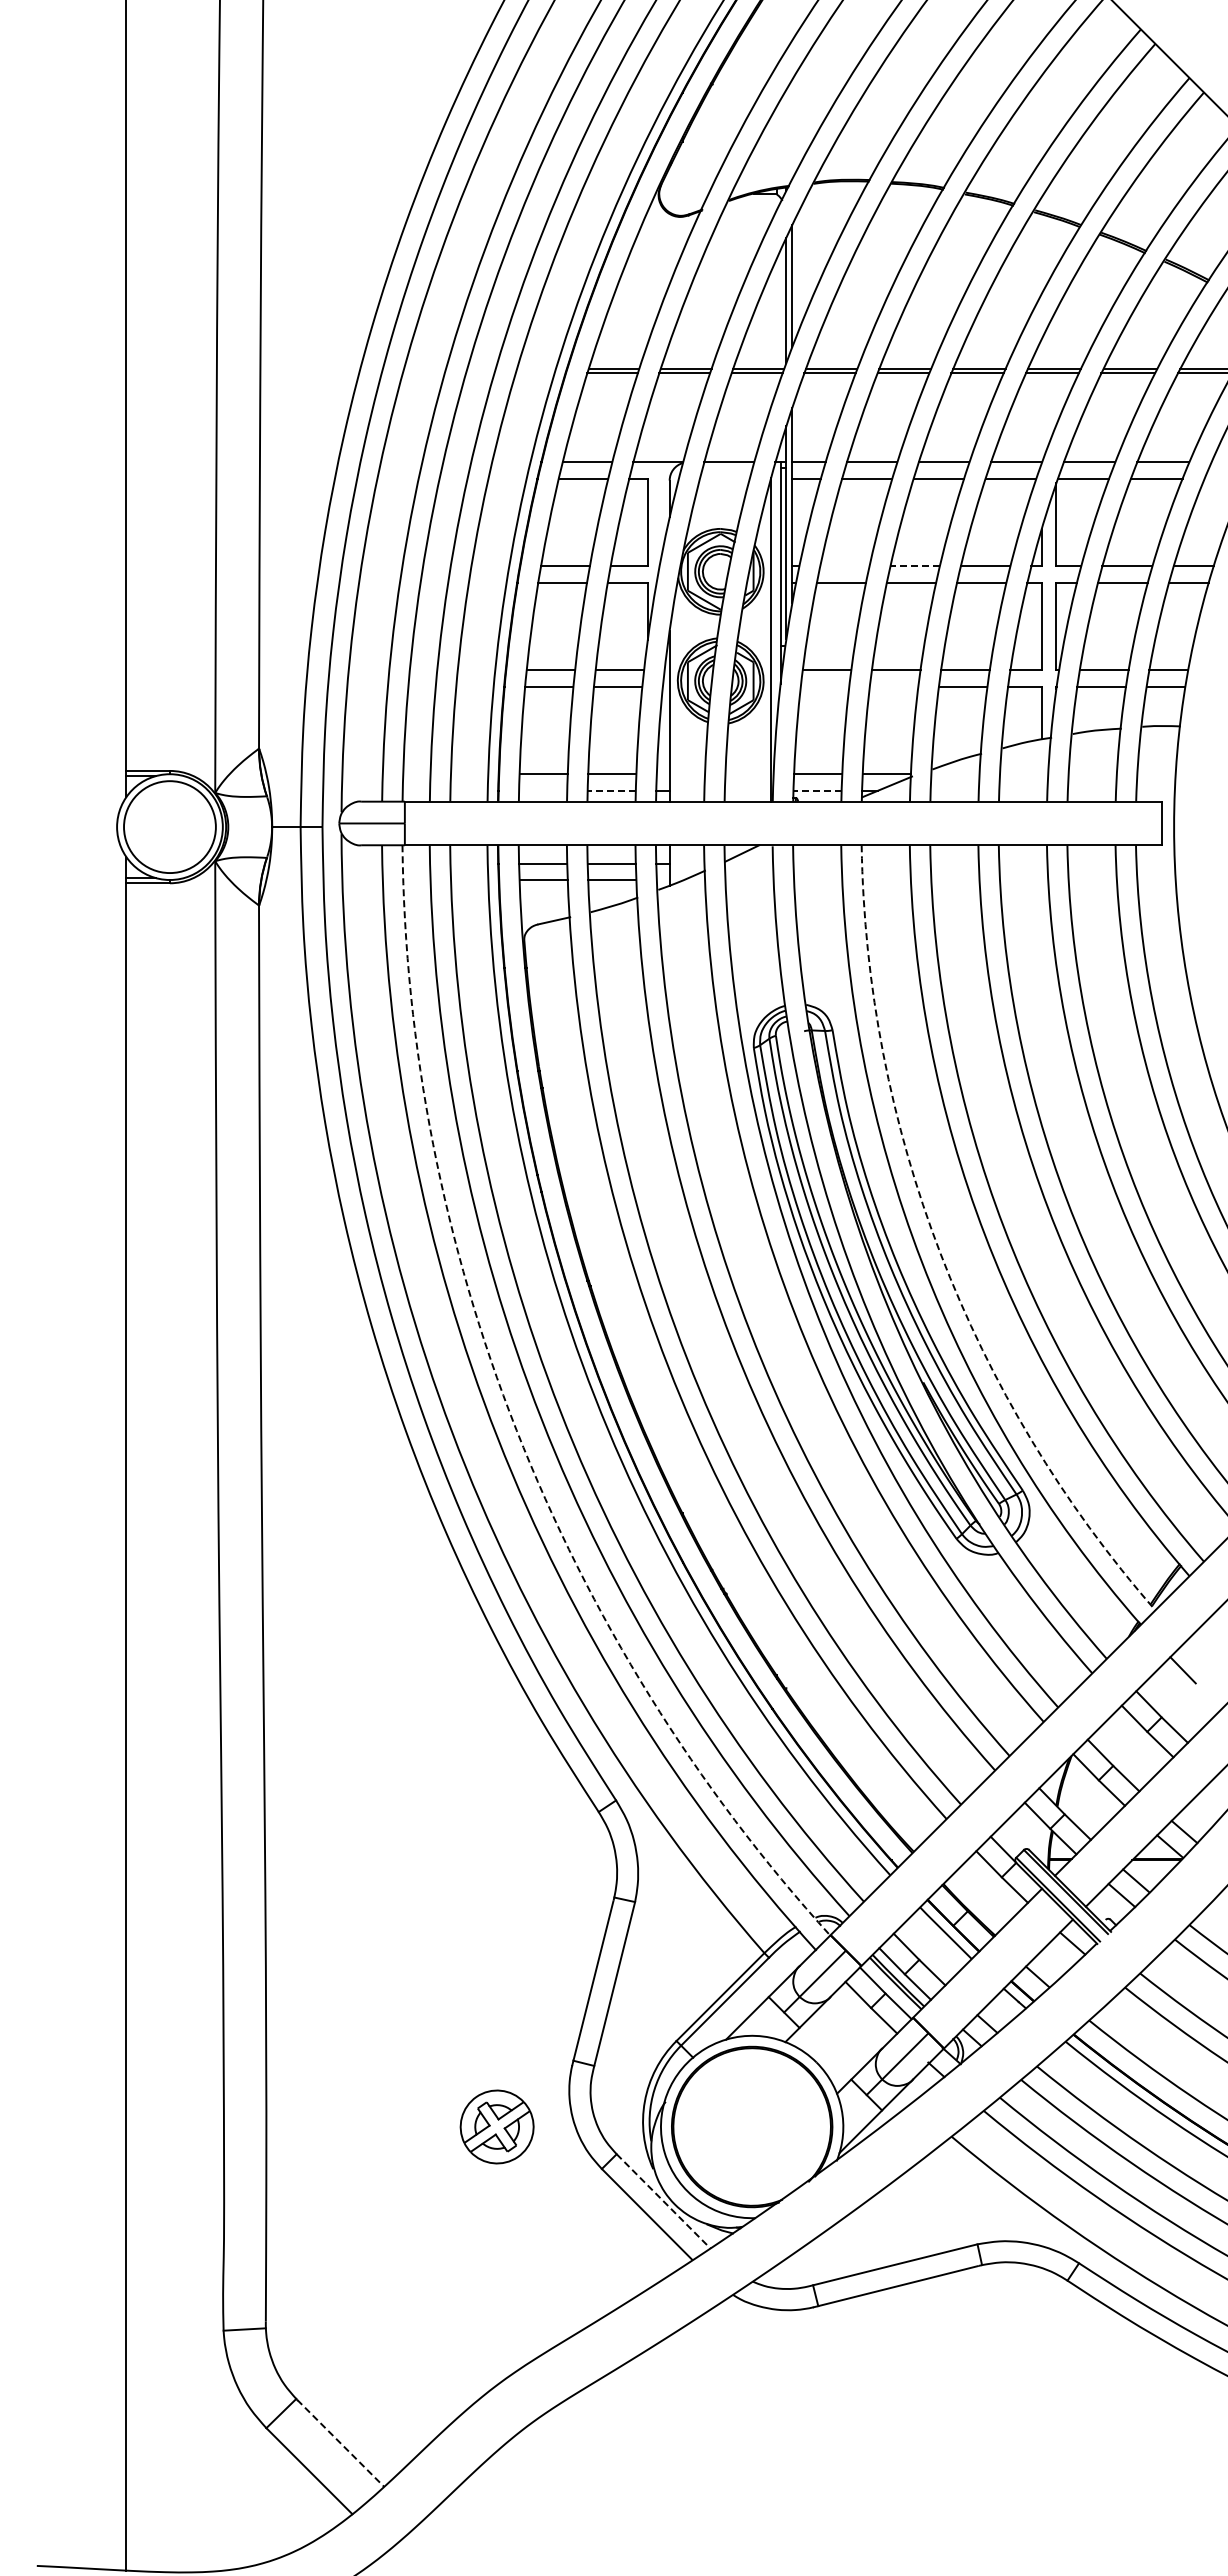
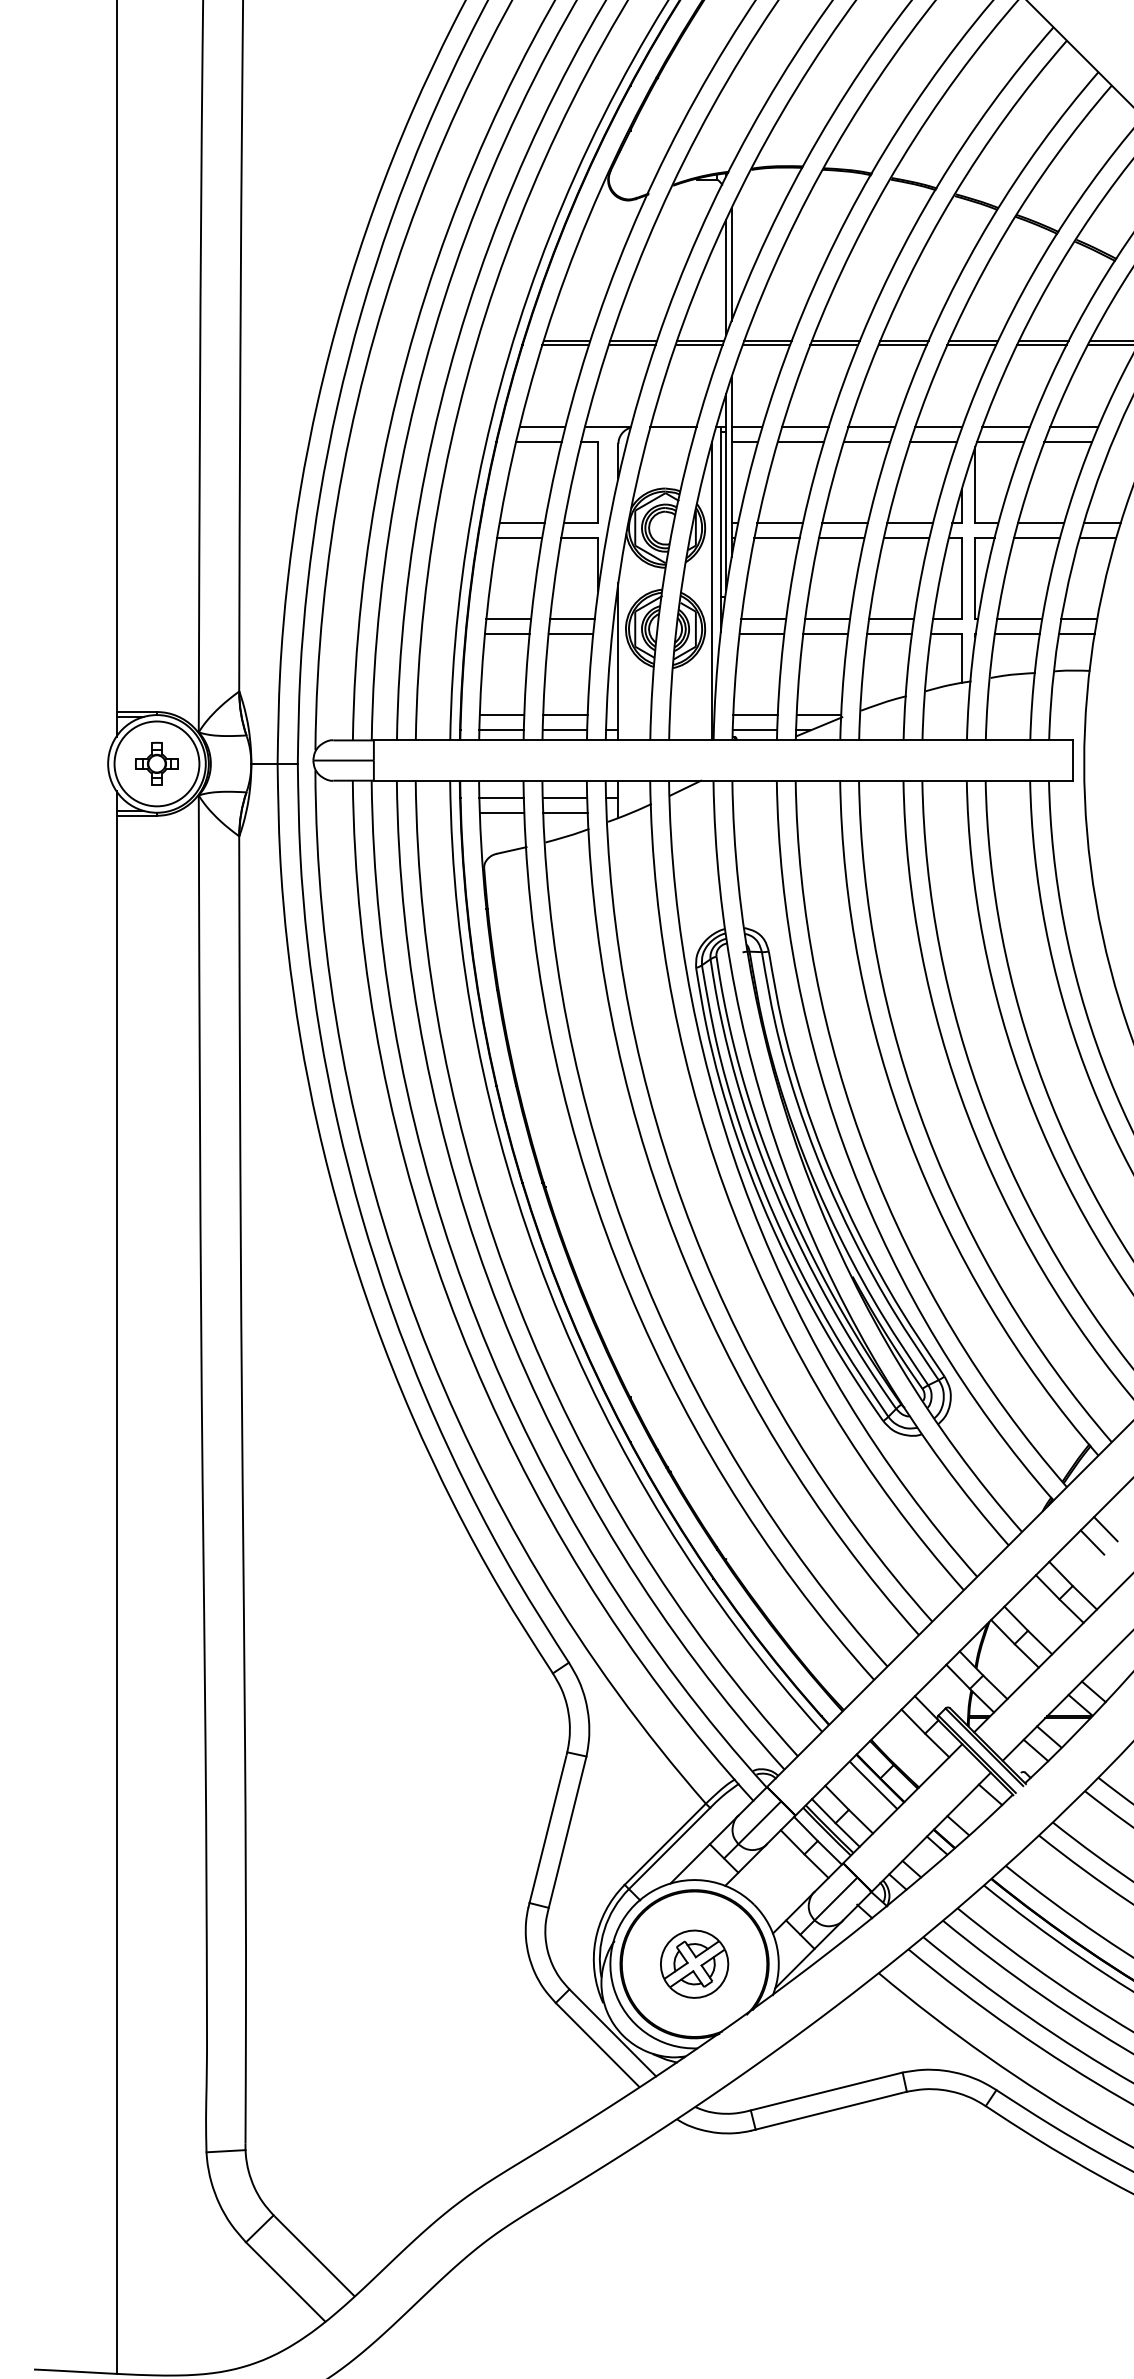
line: (844, 566) -> (779, 523), added
line: (915, 566) -> (845, 523), dashed -> solid
line: (824, 686) -> (761, 634), added
line: (893, 686) -> (825, 634), added
line: (543, 790) -> (501, 730), added
line: (611, 790) -> (564, 730), dashed -> solid
line: (817, 790) -> (754, 730), dashed -> solid
part: (169, 826) -> (156, 763), added
arc: (940, 1253) -> (868, 1157), dashed -> solid
arc: (516, 1430) -> (476, 1321), dashed -> solid
line: (1197, 1655) -> (1105, 1528), added
part: (496, 2126) -> (693, 1963), moved
line: (663, 2201) -> (612, 2033), dashed -> solid
line: (340, 2443) -> (314, 2256), dashed -> solid

